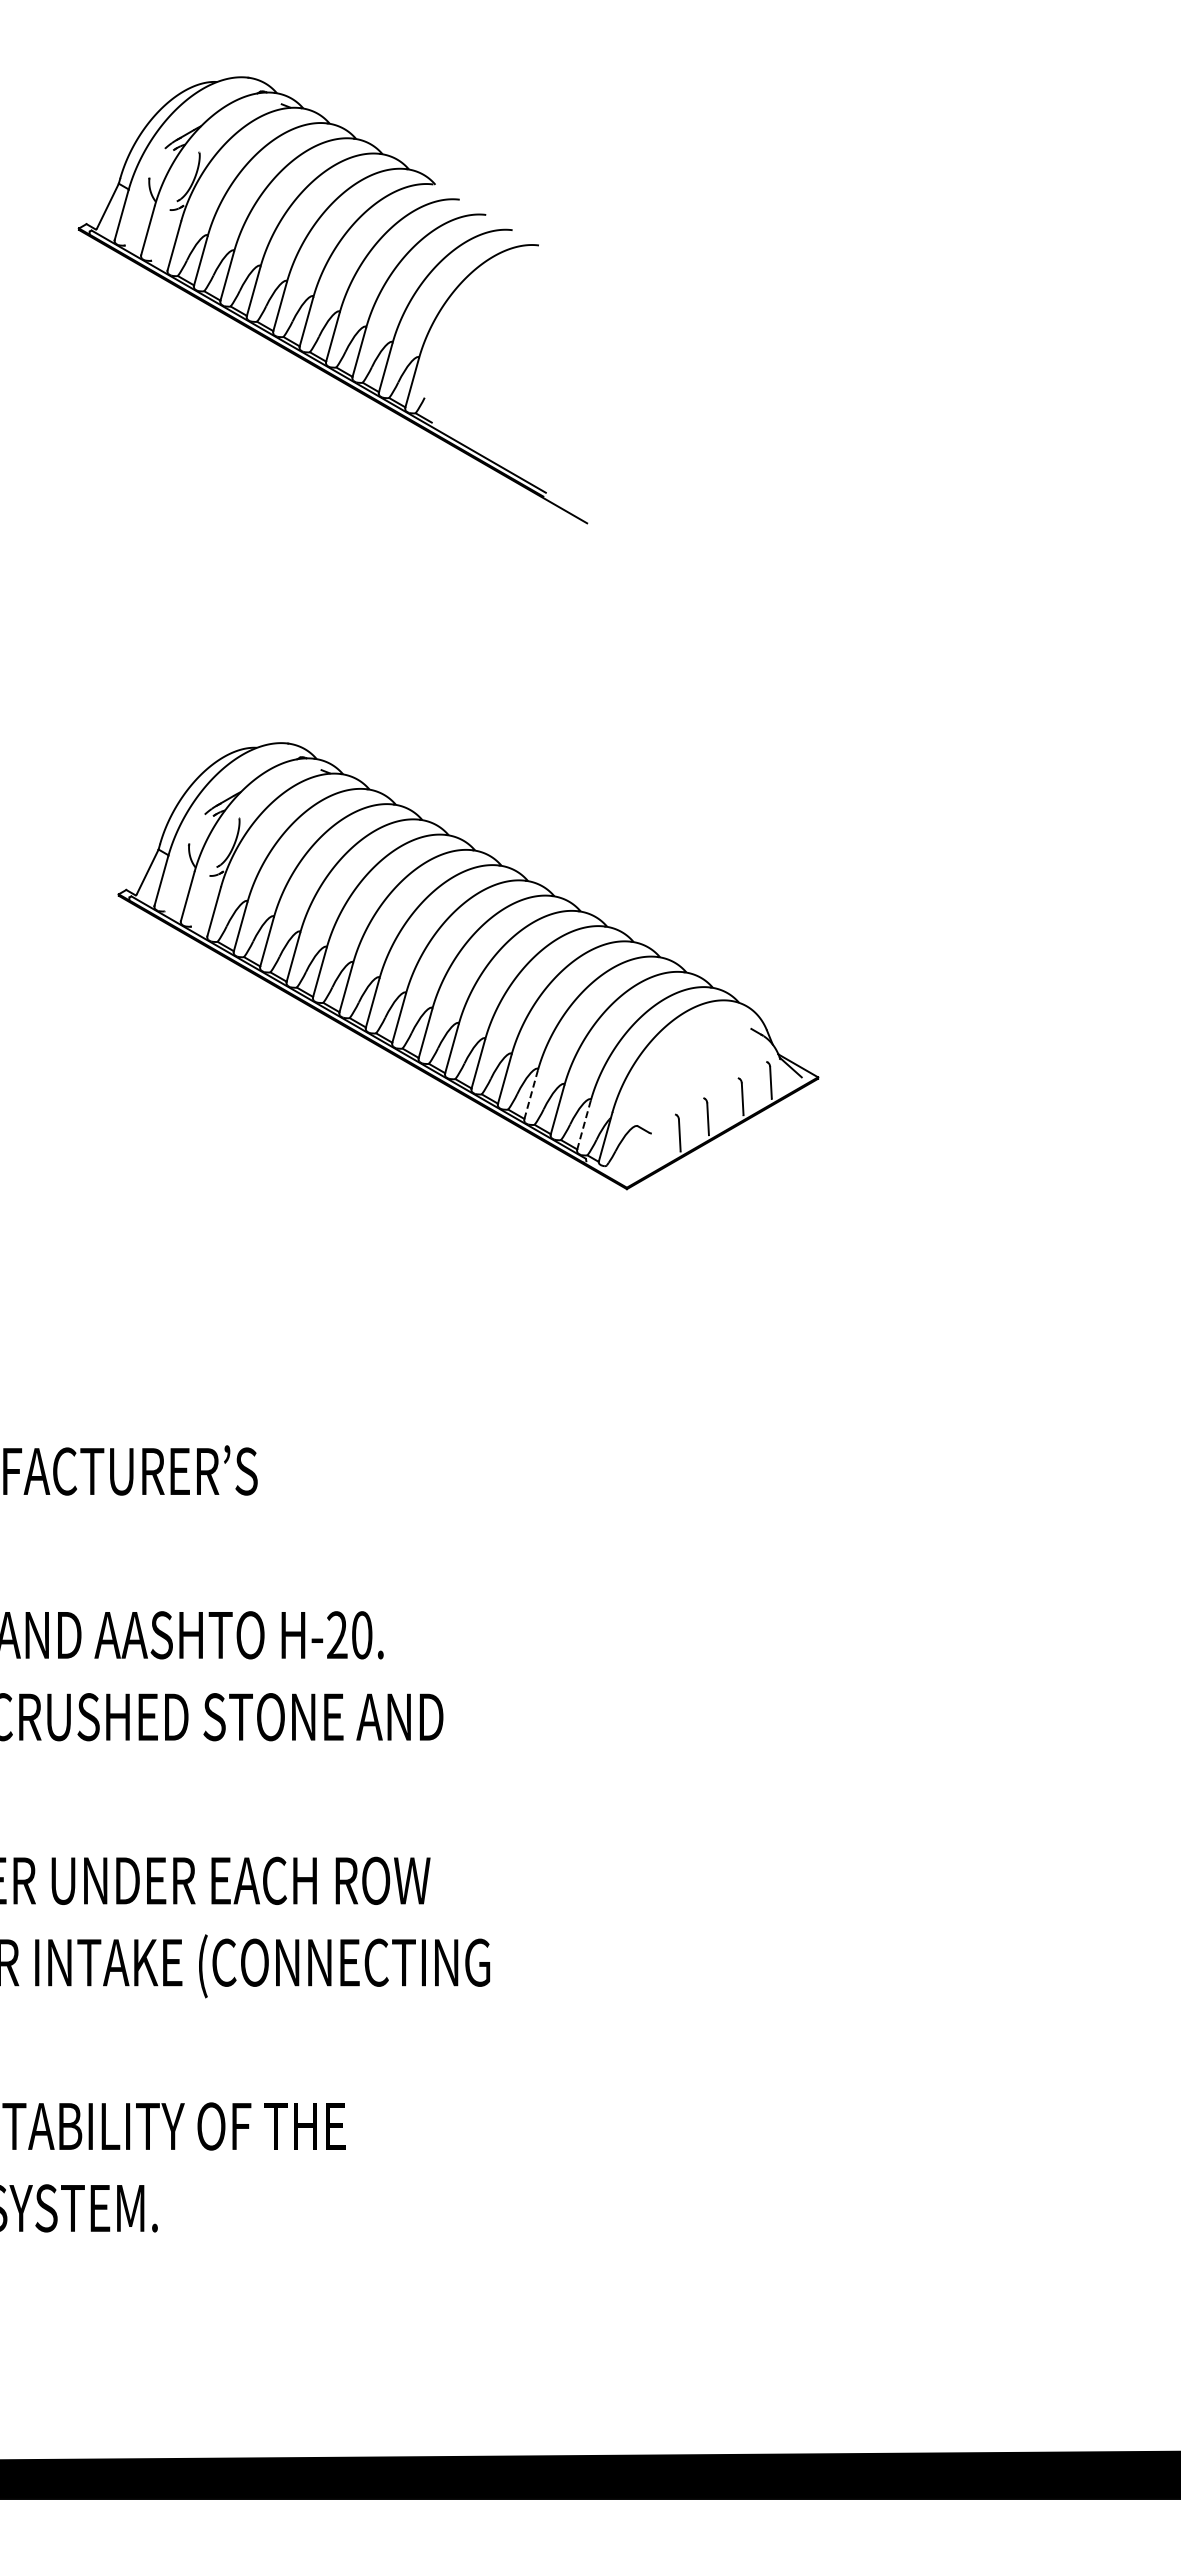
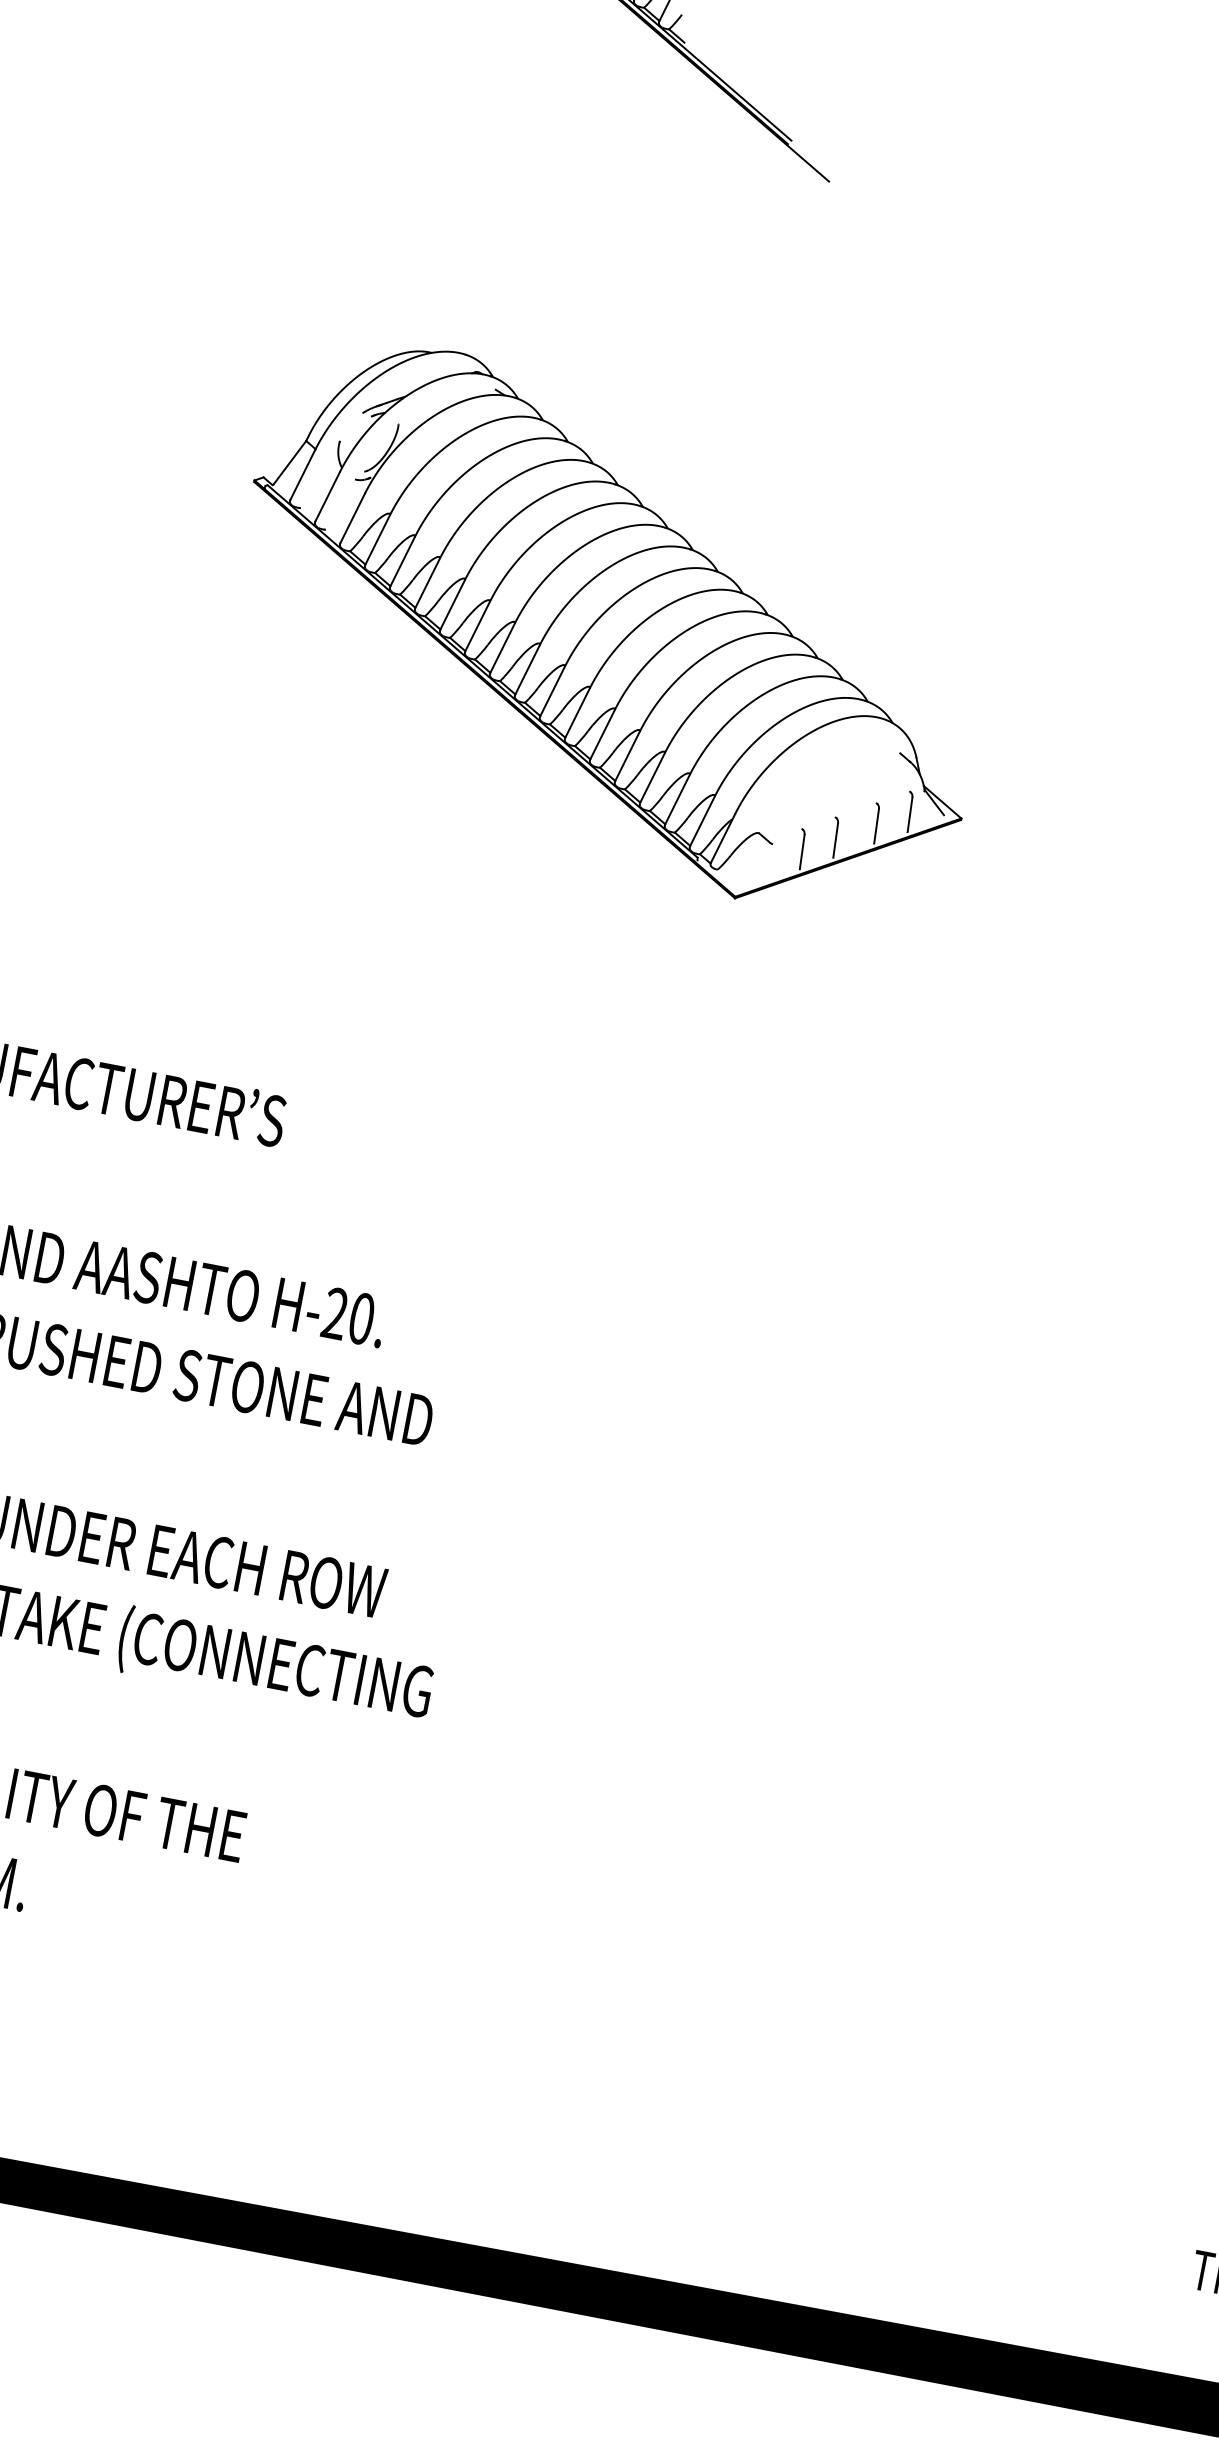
line: (531, 1094) -> (652, 778), dashed -> solid
line: (583, 1125) -> (701, 821), dashed -> solid

